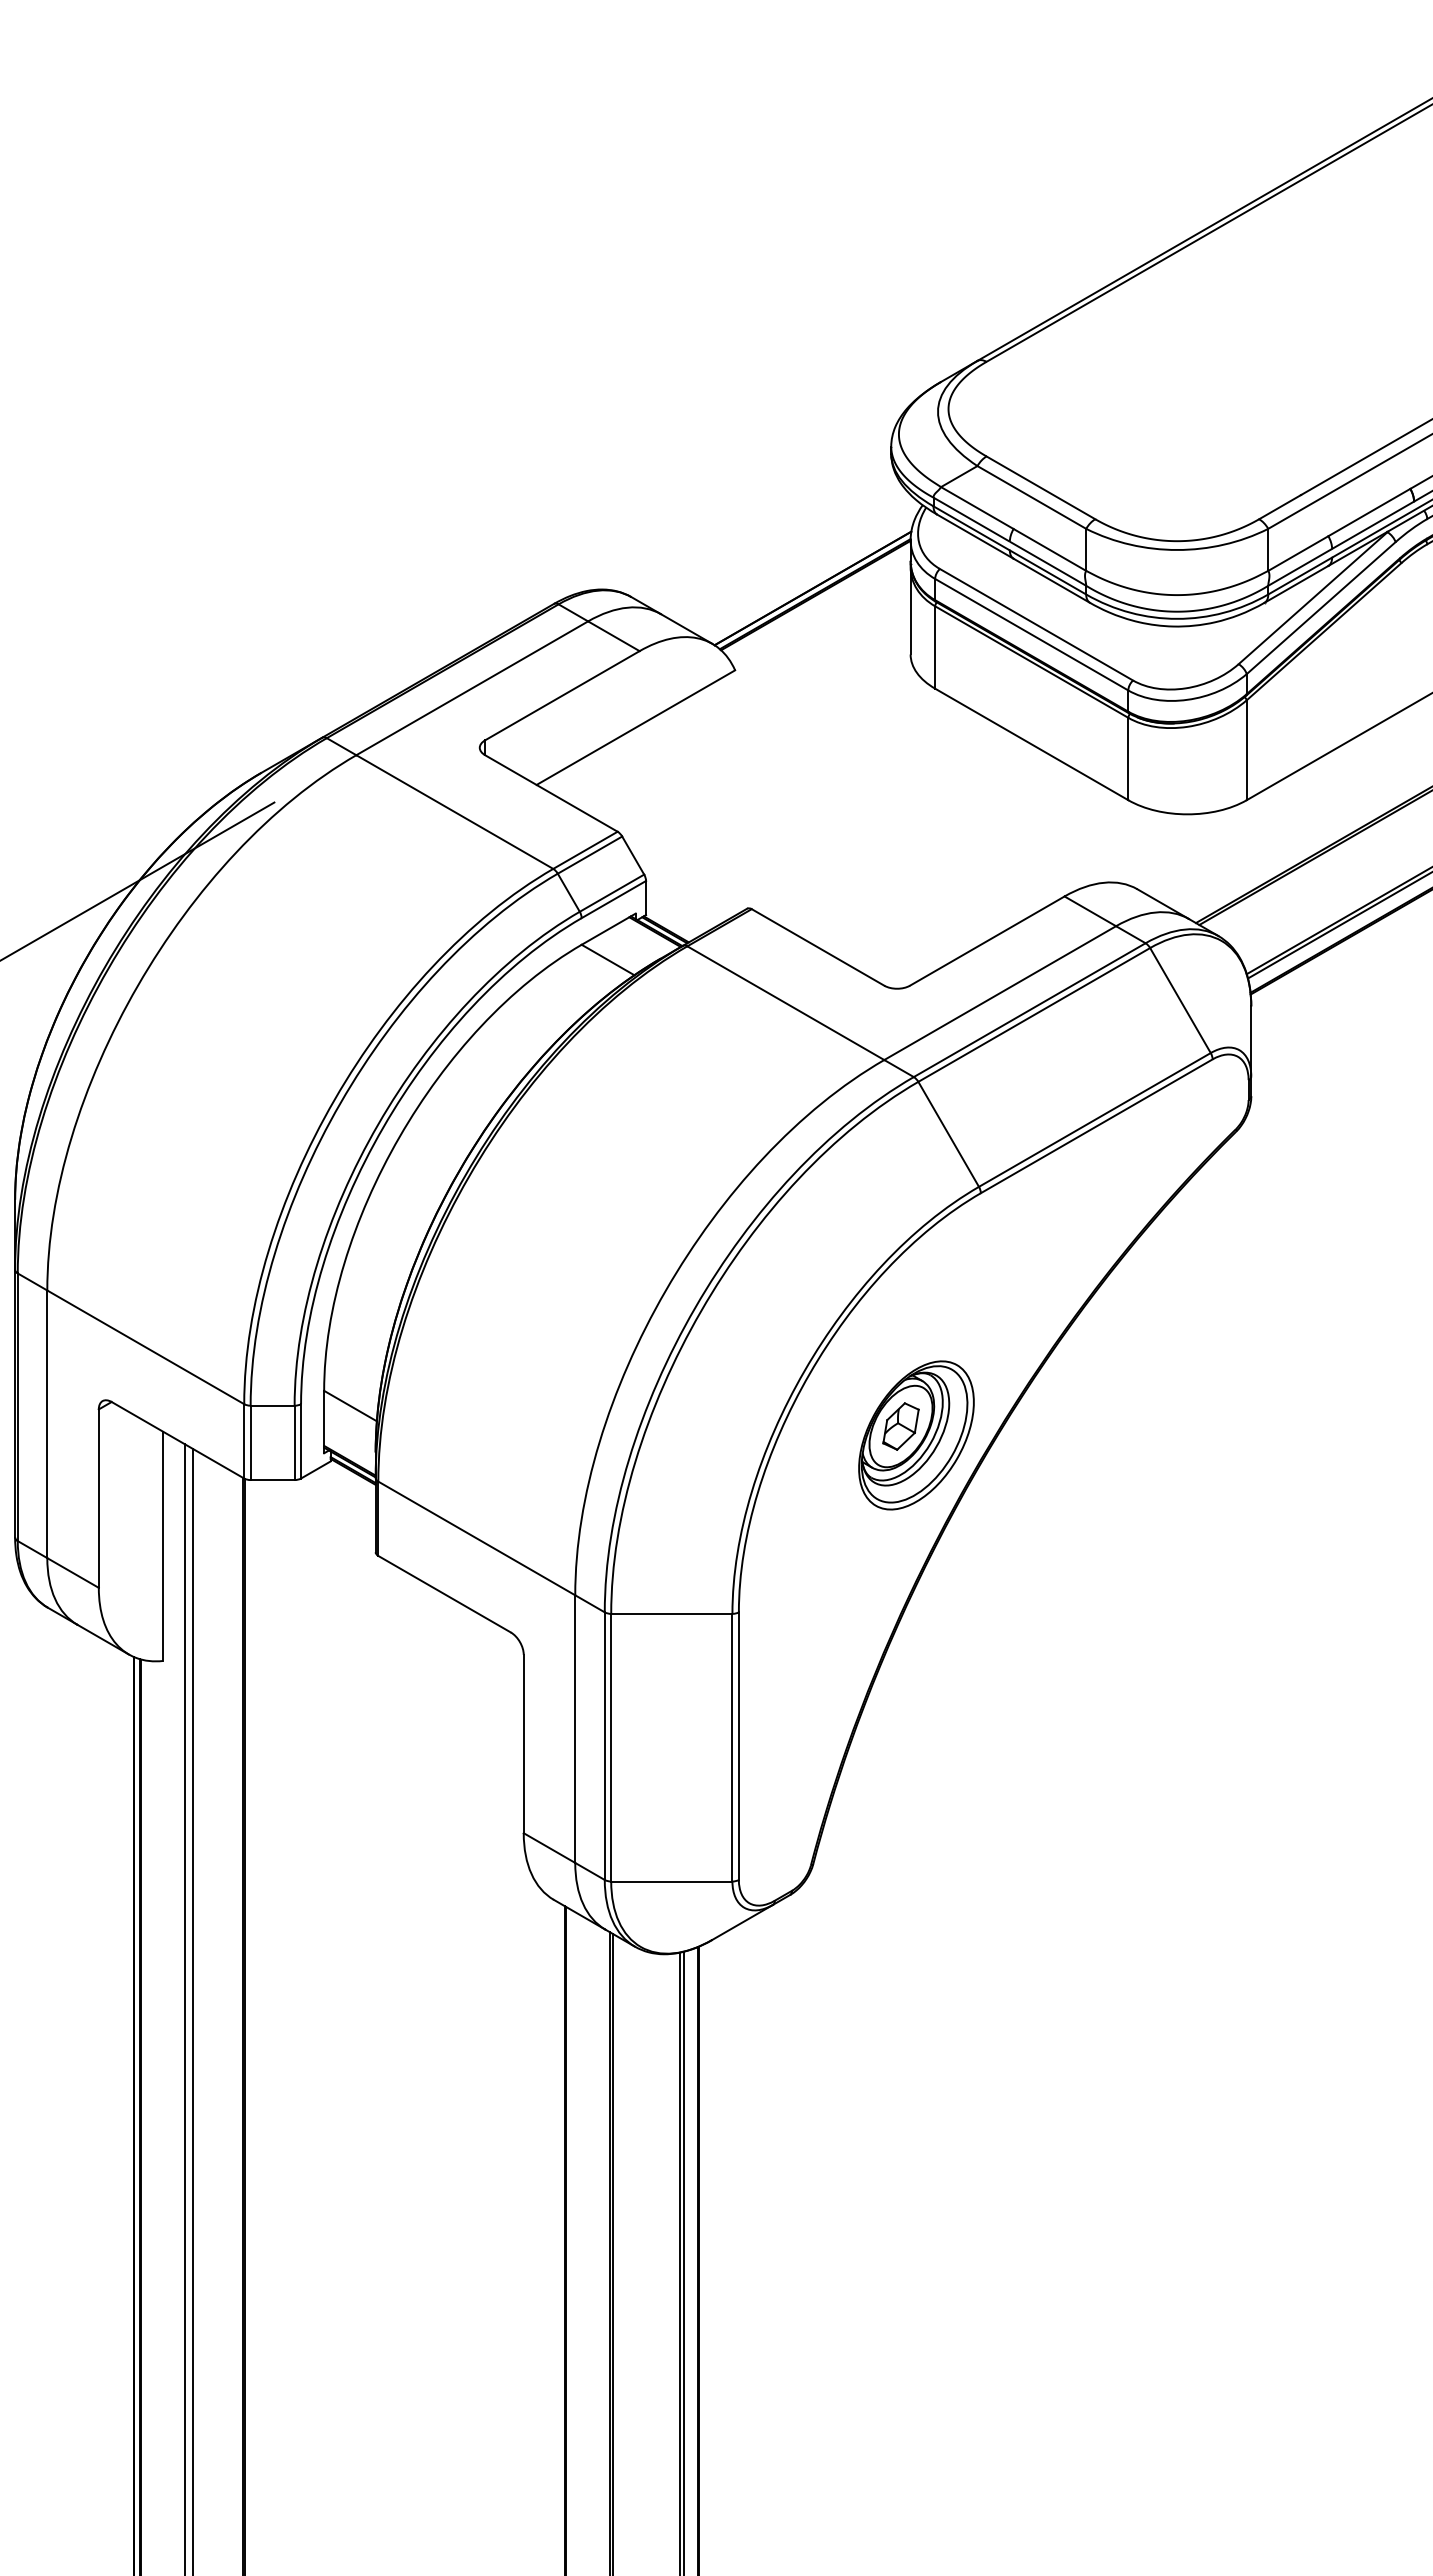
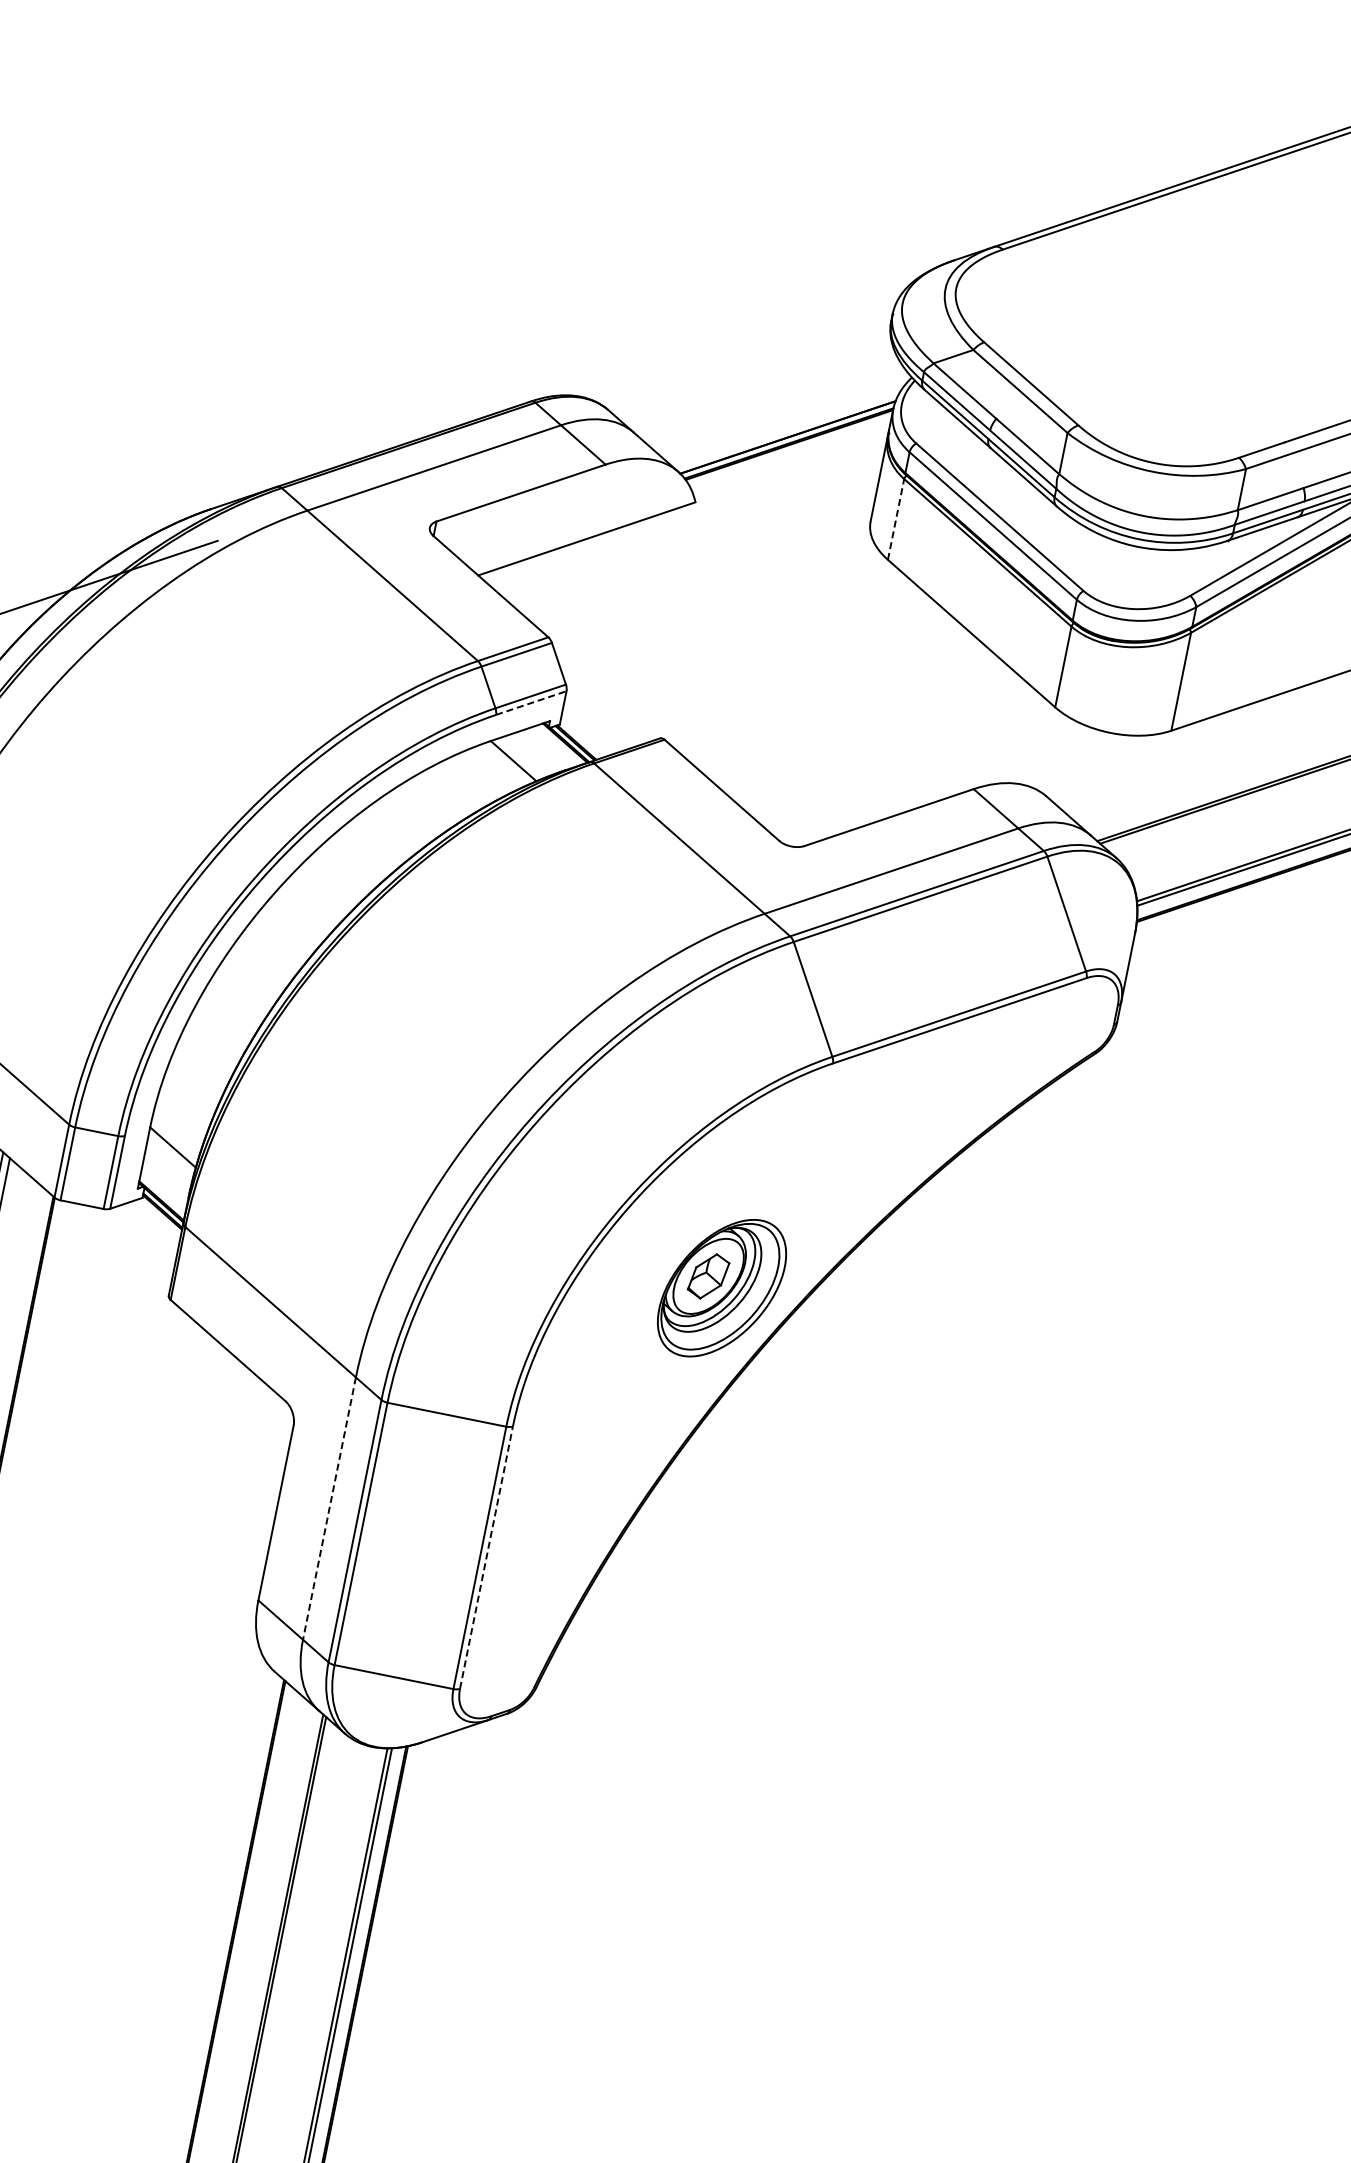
line: (935, 647) -> (896, 519), solid -> dashed
line: (614, 899) -> (531, 703), solid -> dashed
line: (575, 1729) -> (329, 1509), solid -> dashed
line: (738, 1746) -> (486, 1557), solid -> dashed

